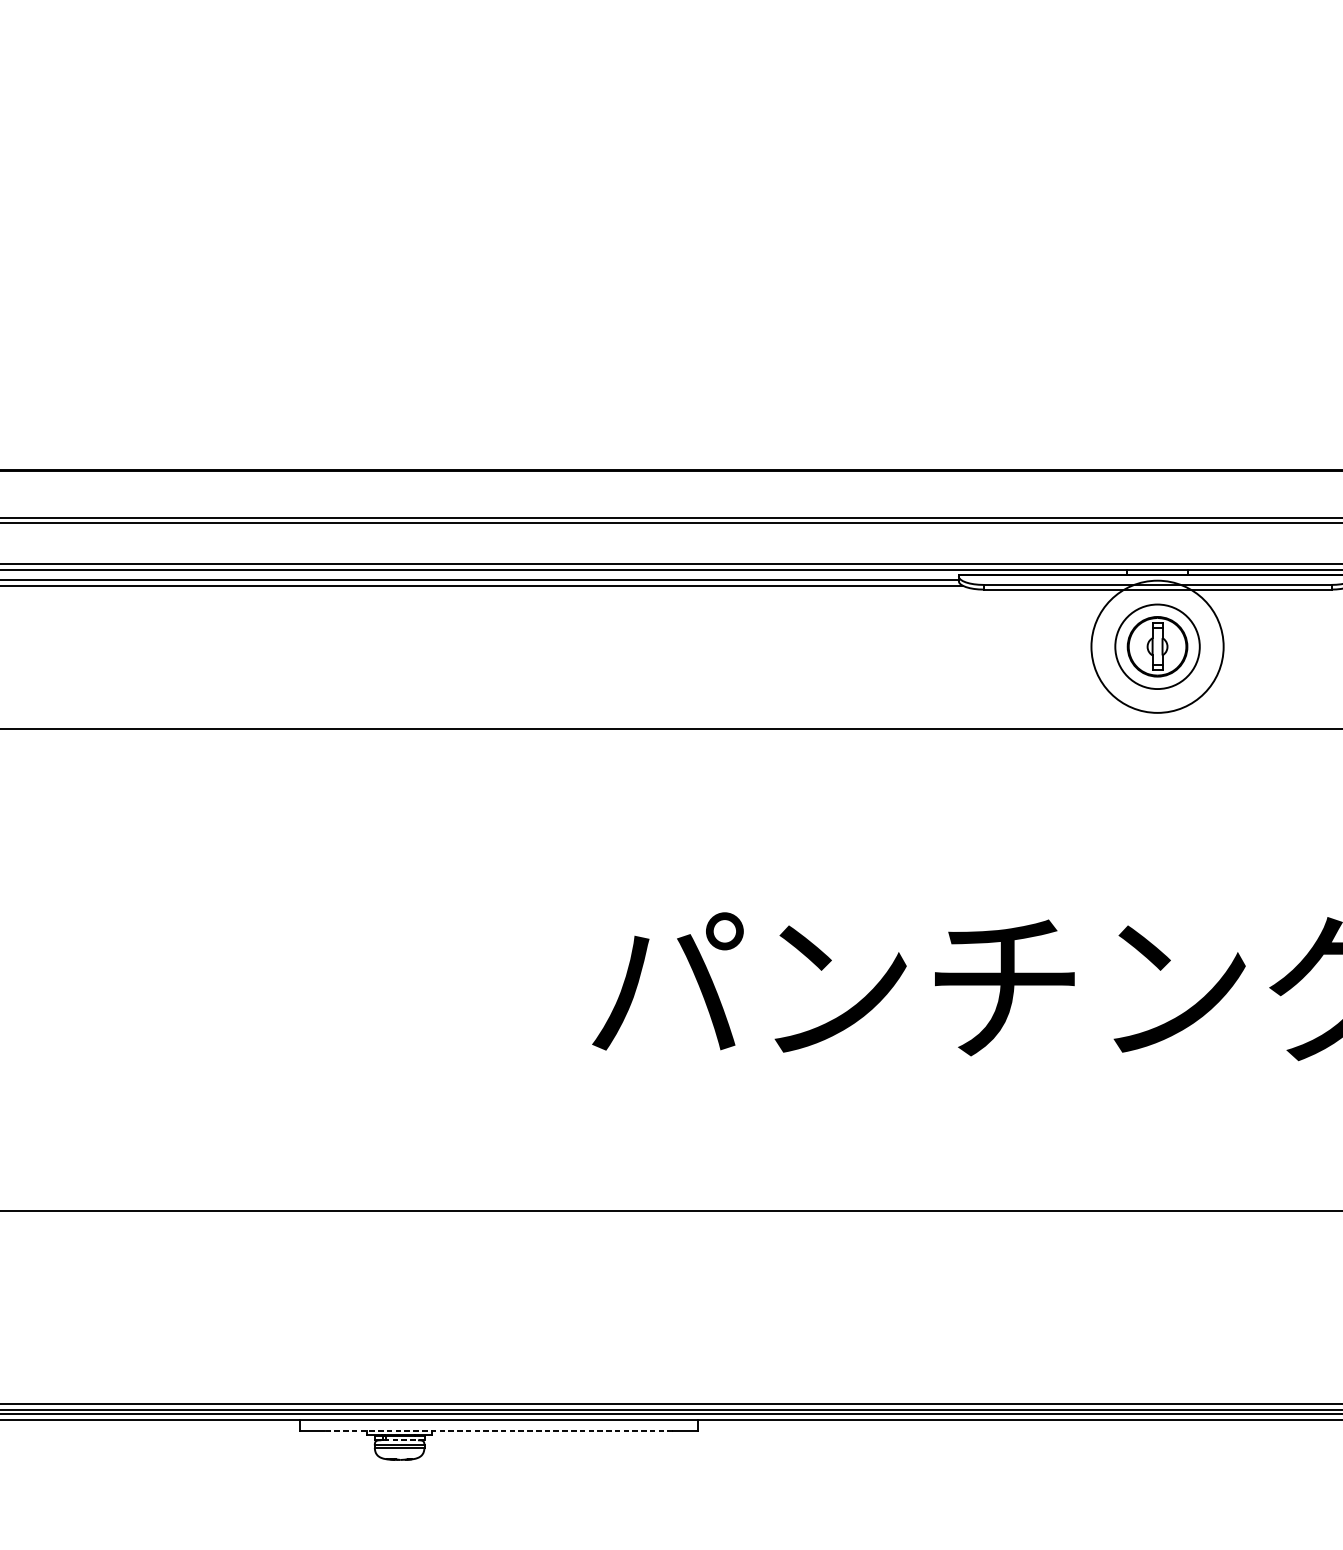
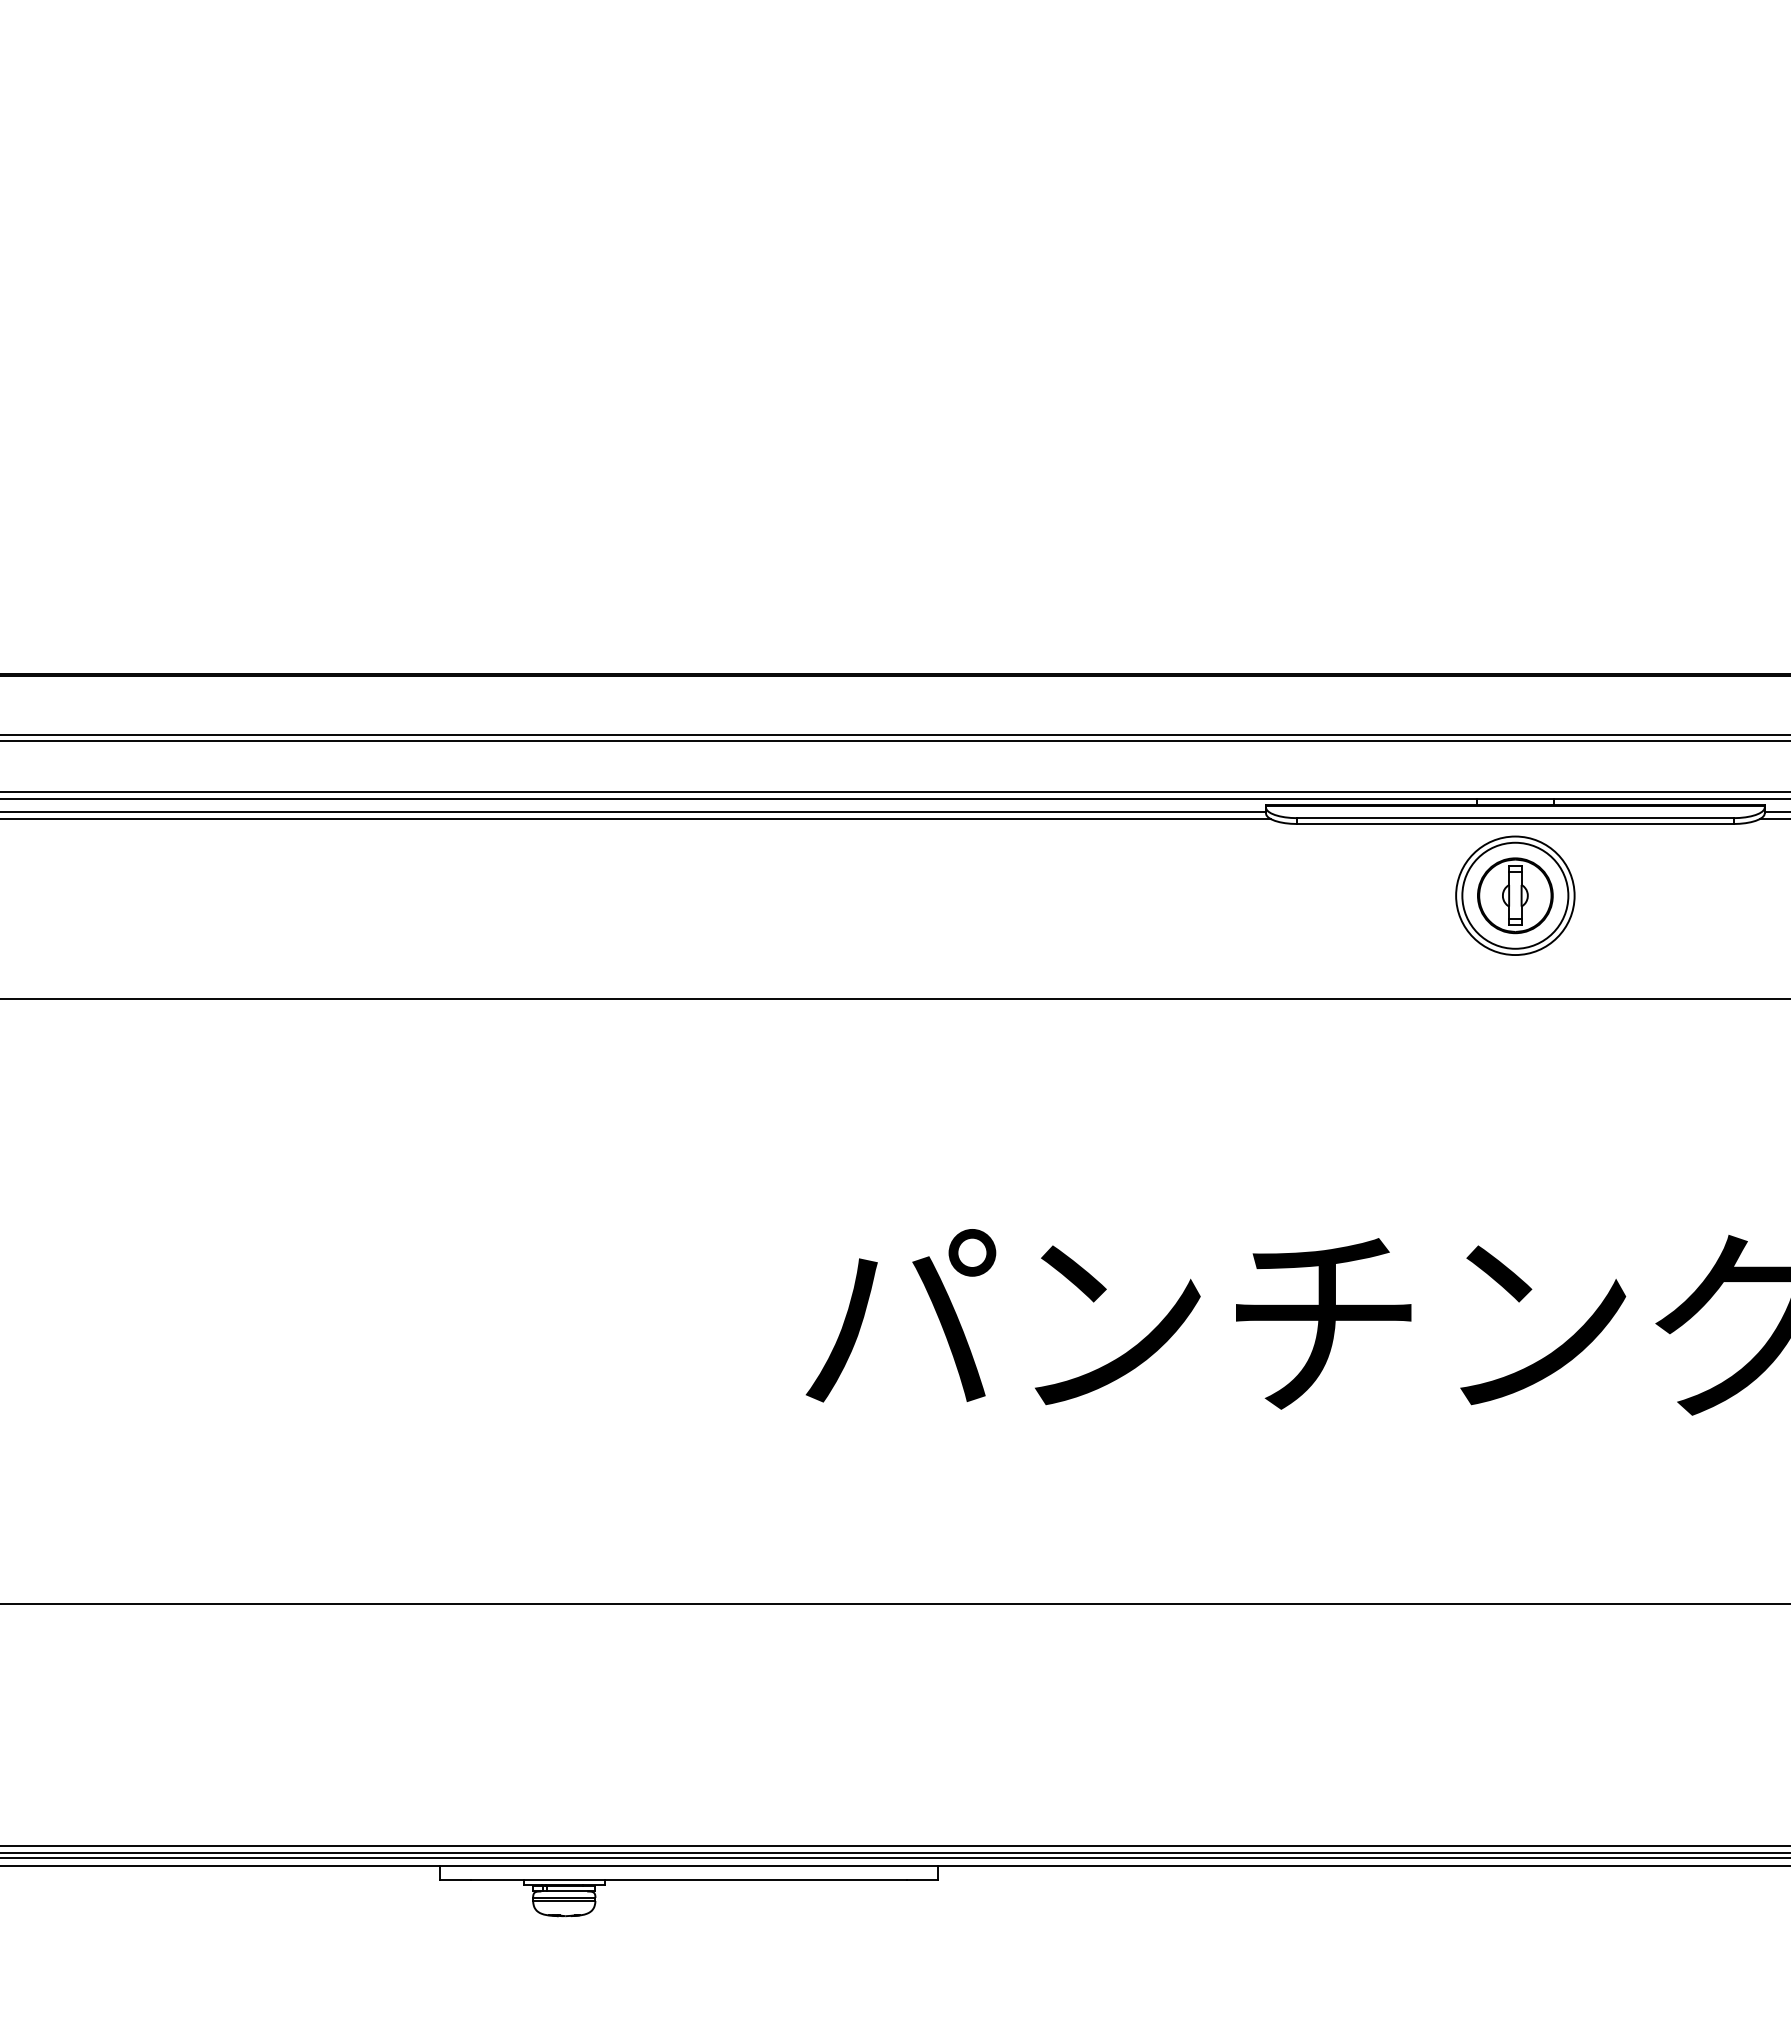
circle: (1157, 646) -> (1515, 895), size x0.71
line: (498, 1430) -> (688, 1879), dashed -> solid
line: (404, 1440) -> (570, 1891), dashed -> solid

